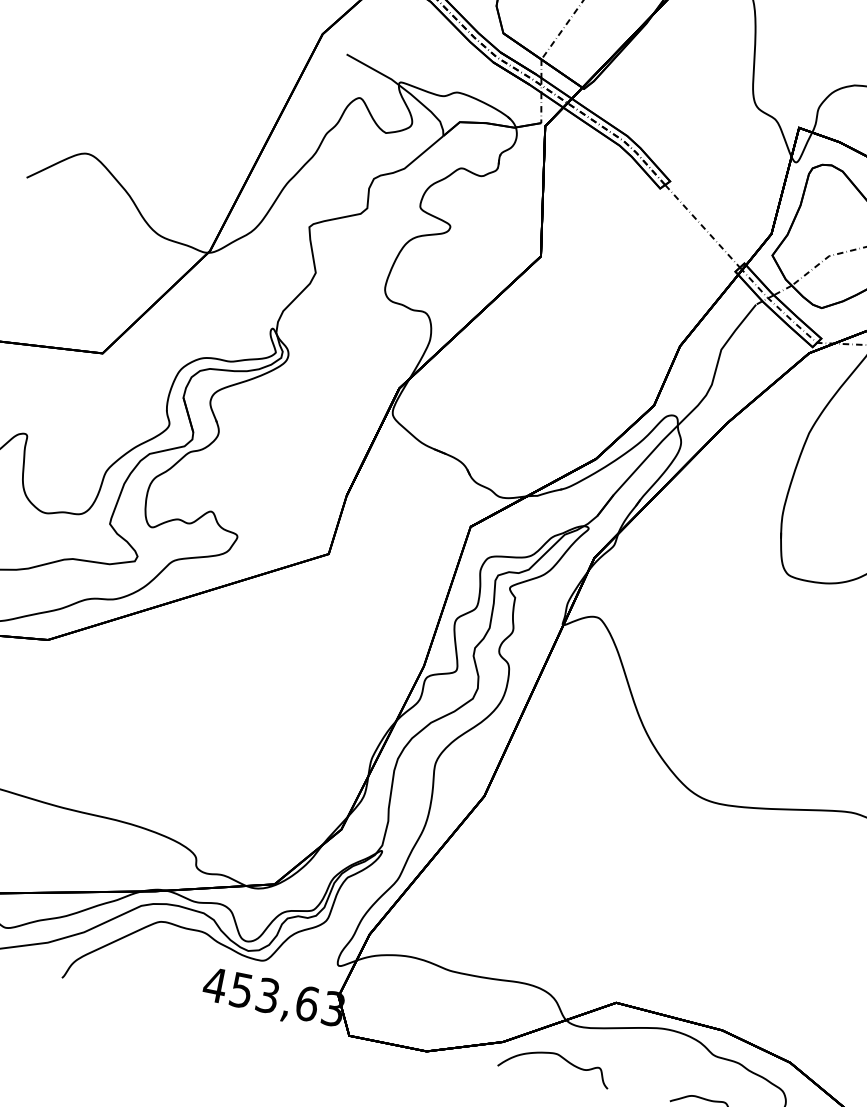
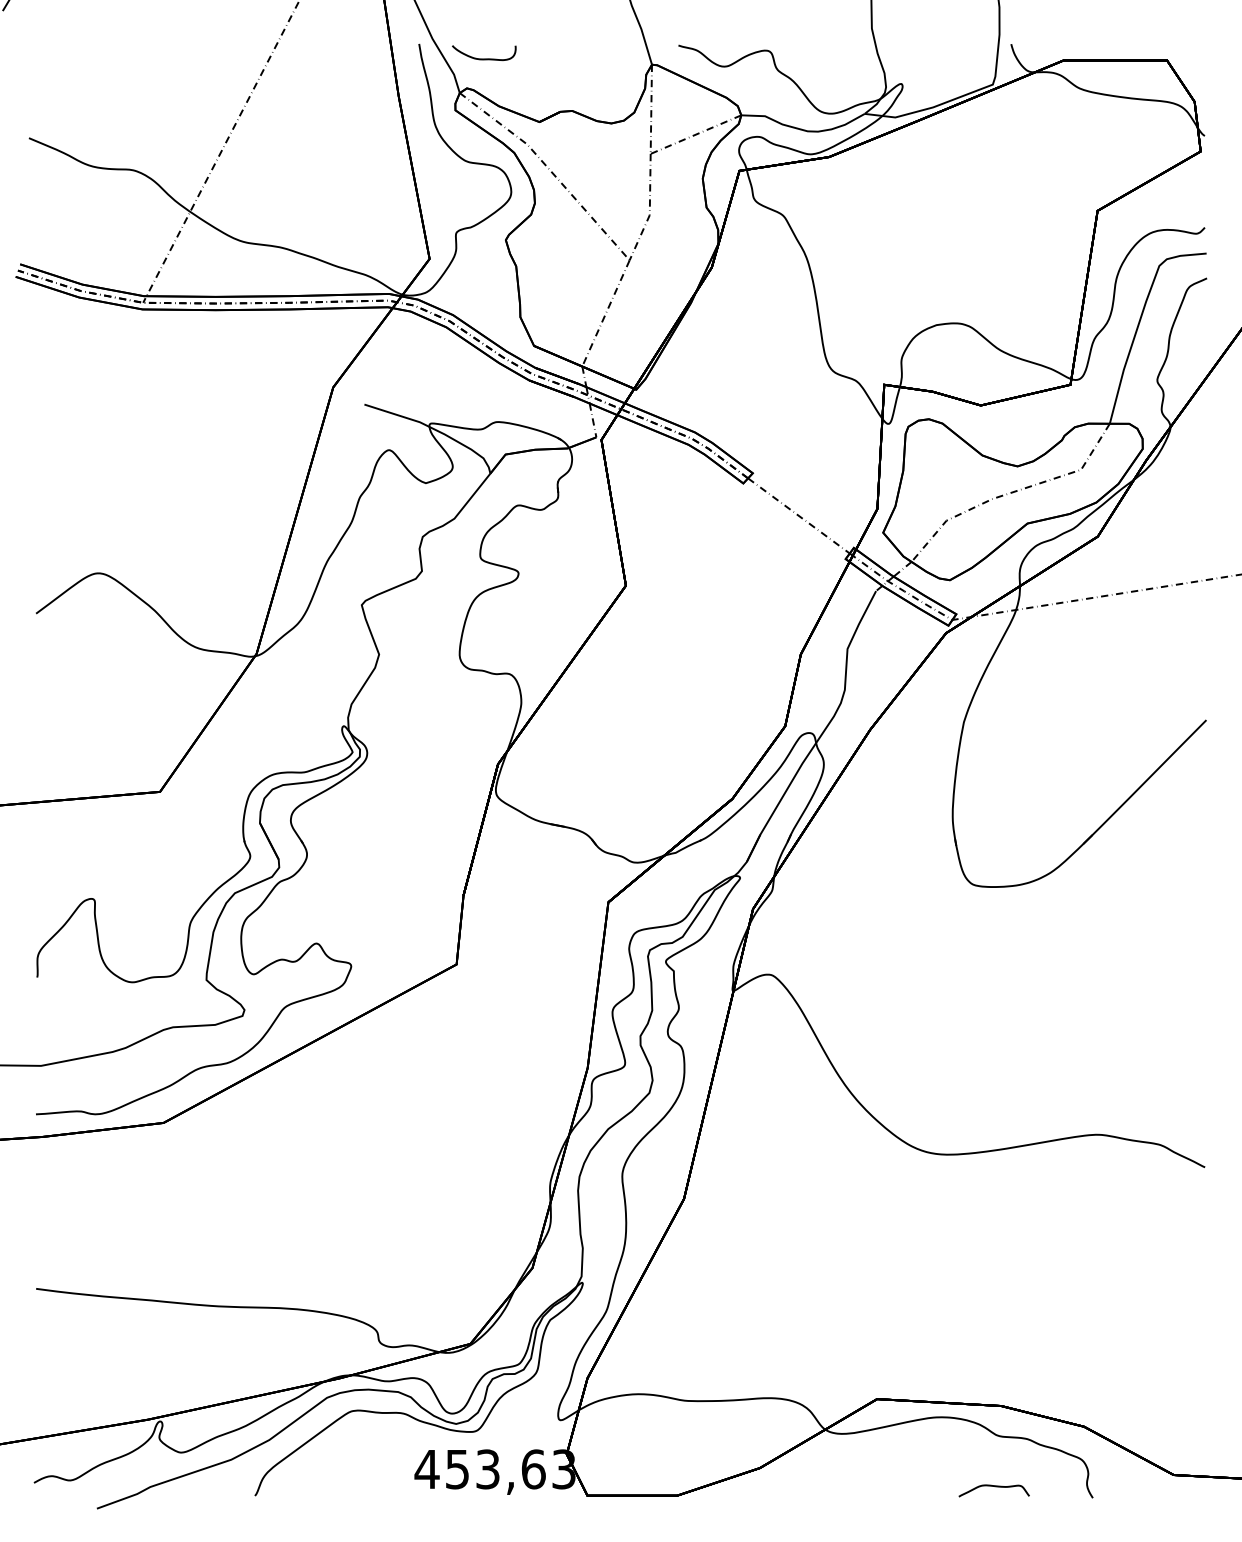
curve: (560, 1057) -> (827, 1472), removed

